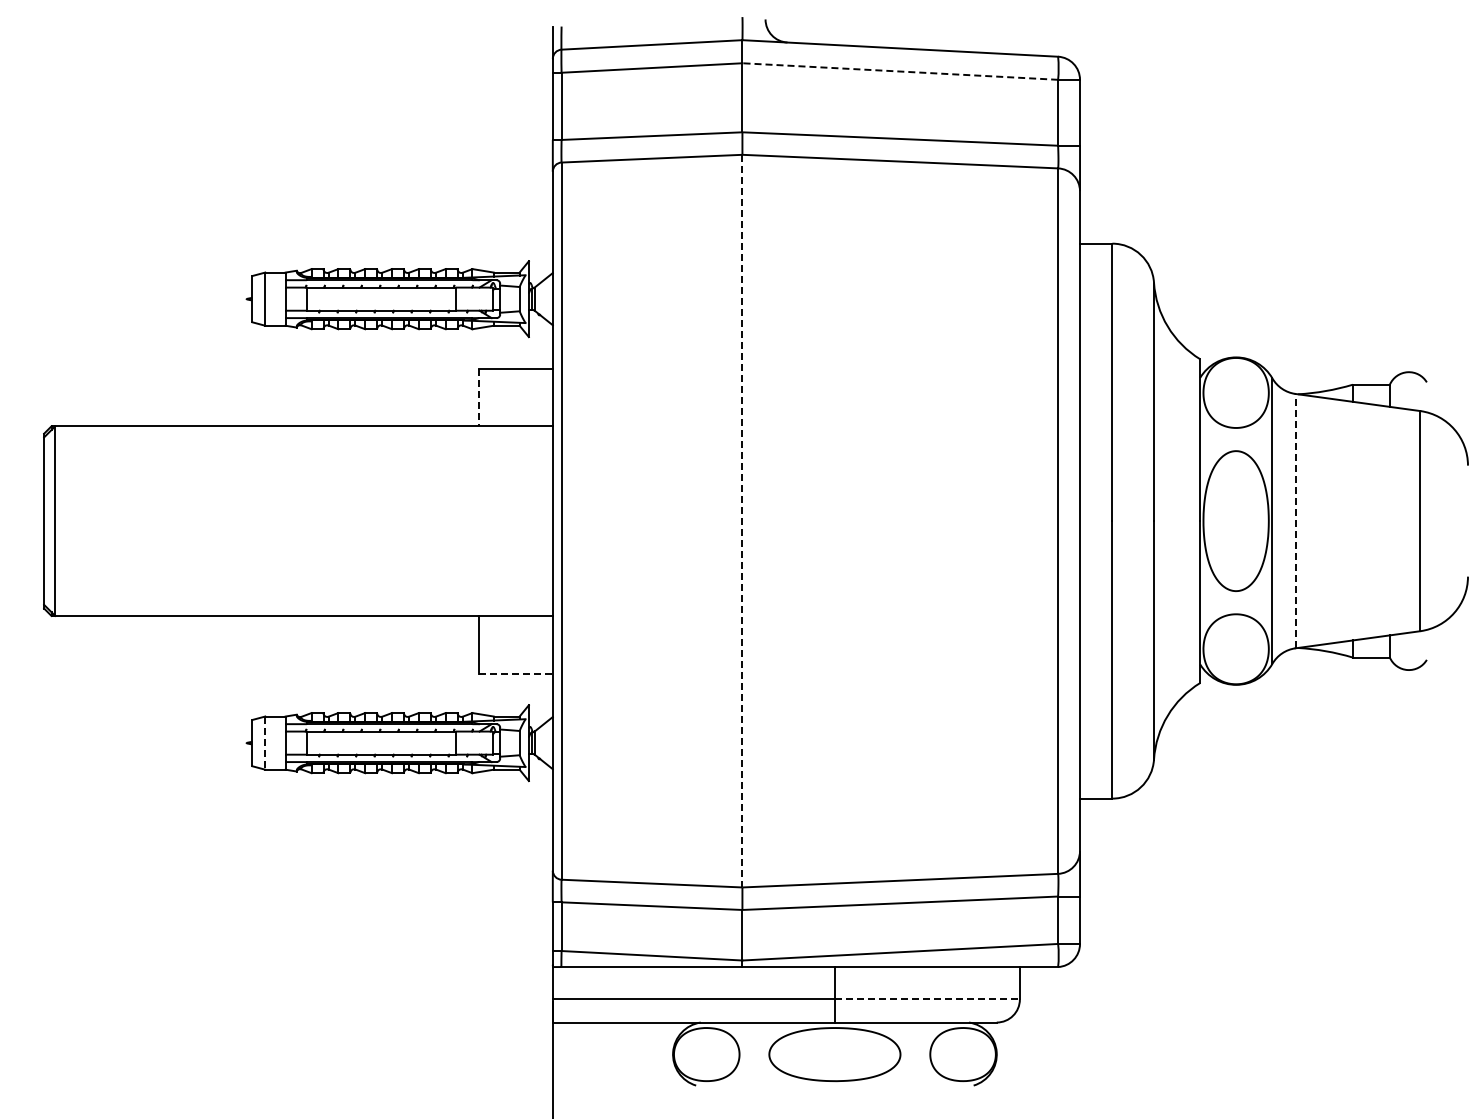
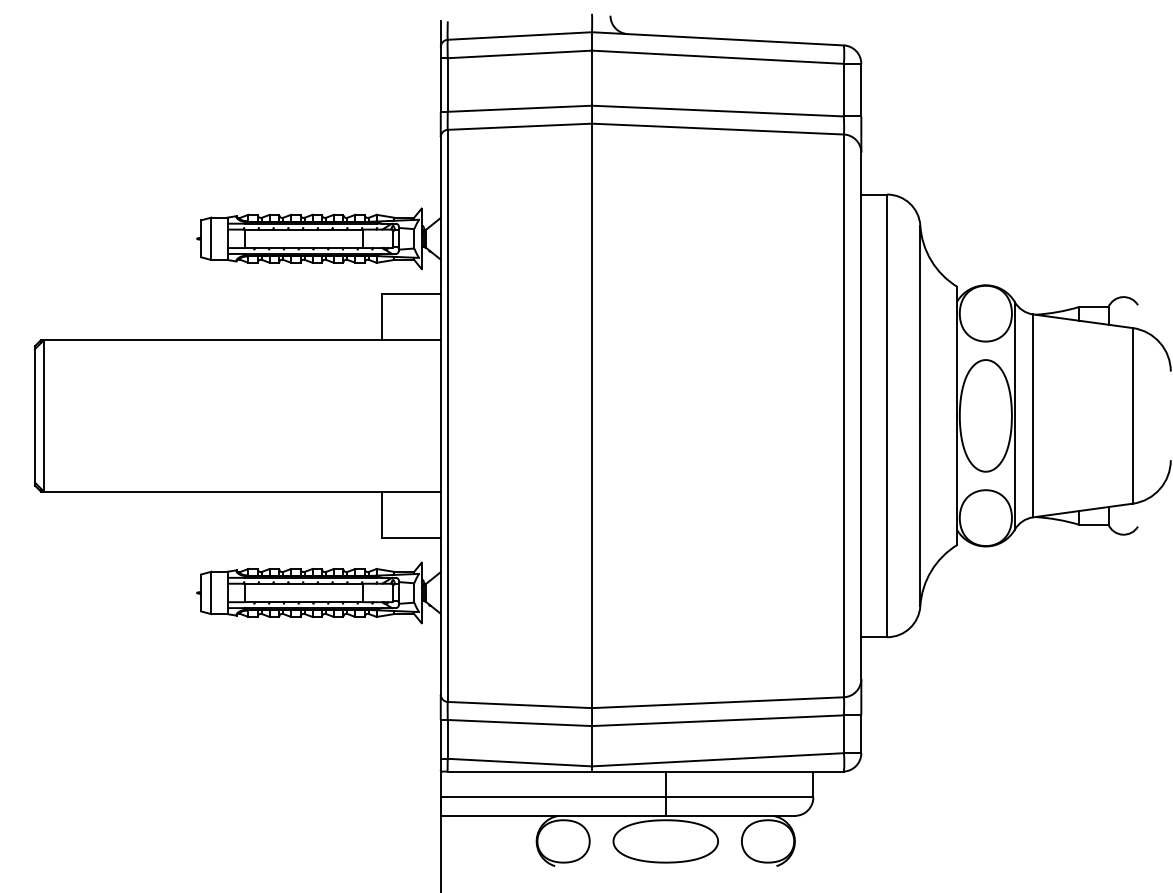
line: (899, 71) -> (717, 57), dashed -> solid
line: (478, 397) -> (381, 317), dashed -> solid
line: (1295, 520) -> (1033, 415), dashed -> solid
line: (742, 521) -> (592, 416), dashed -> solid
line: (515, 673) -> (411, 537), dashed -> solid
line: (265, 743) -> (211, 593), dashed -> solid
line: (927, 999) -> (739, 797), dashed -> solid

